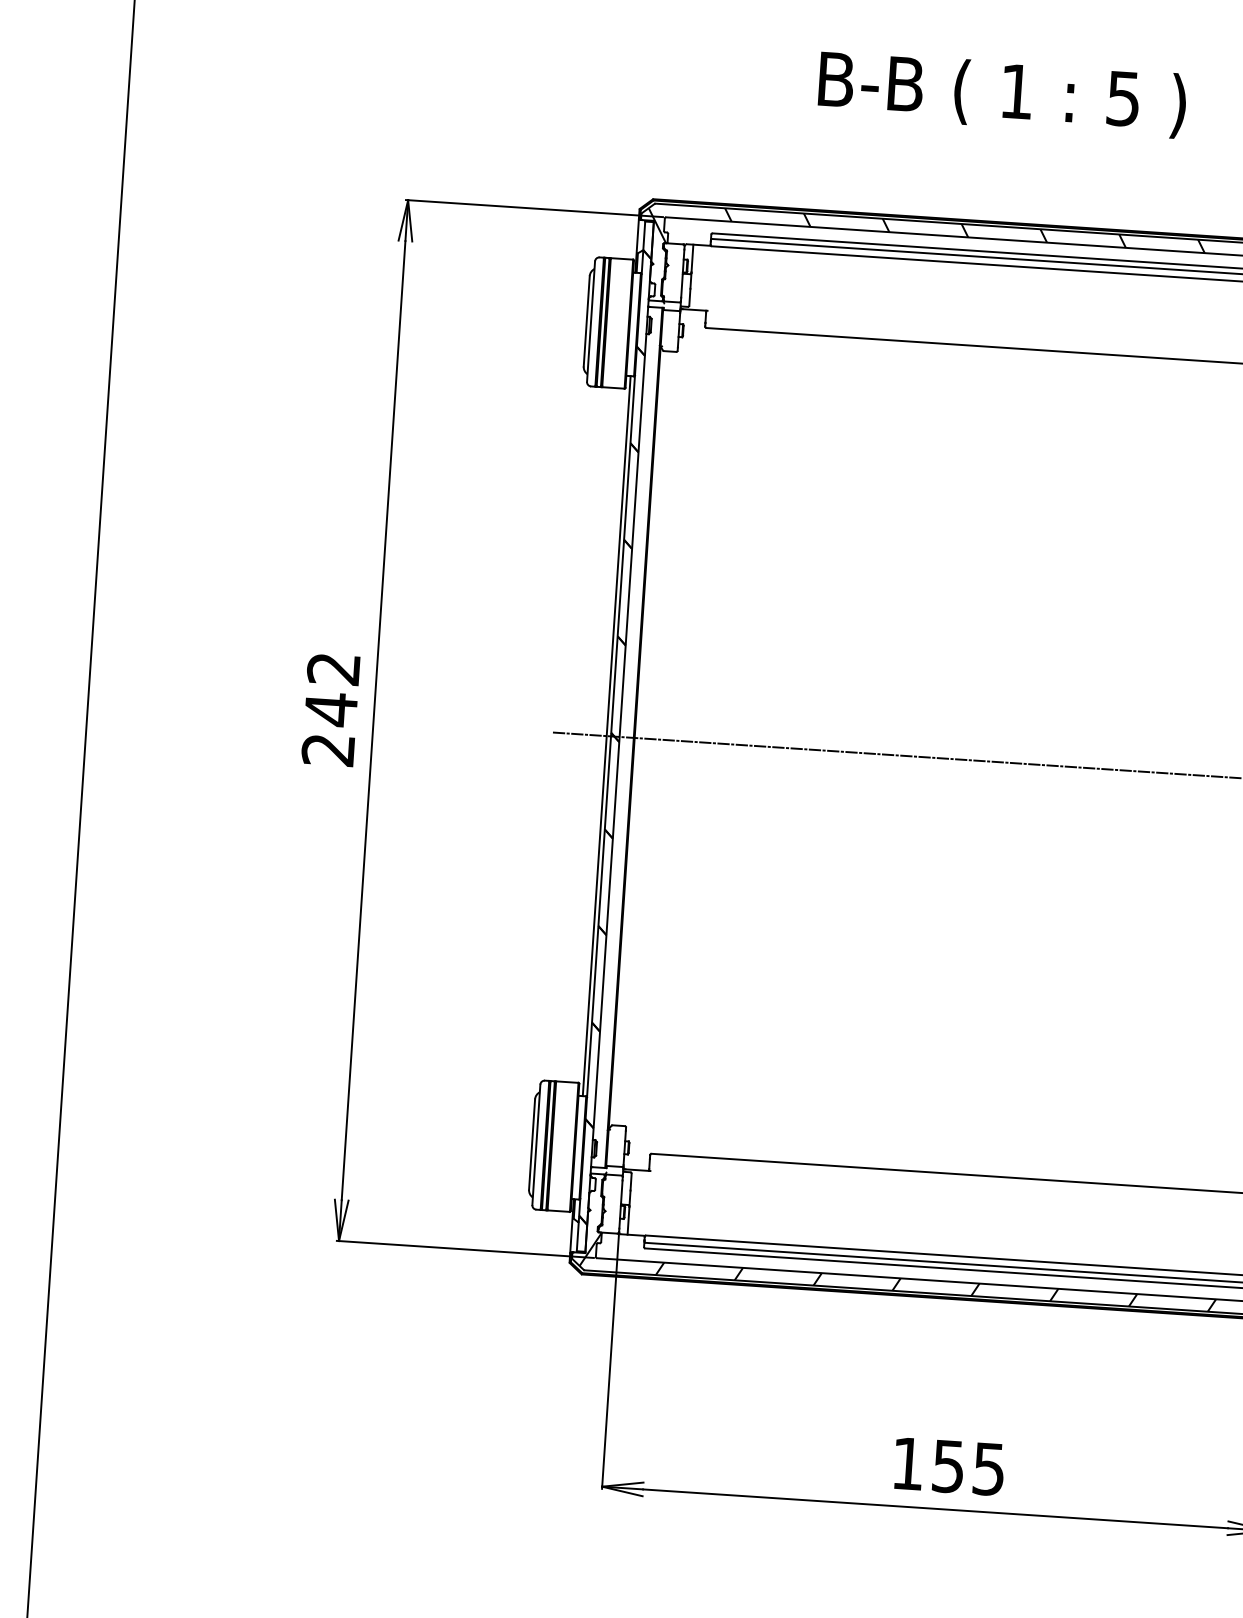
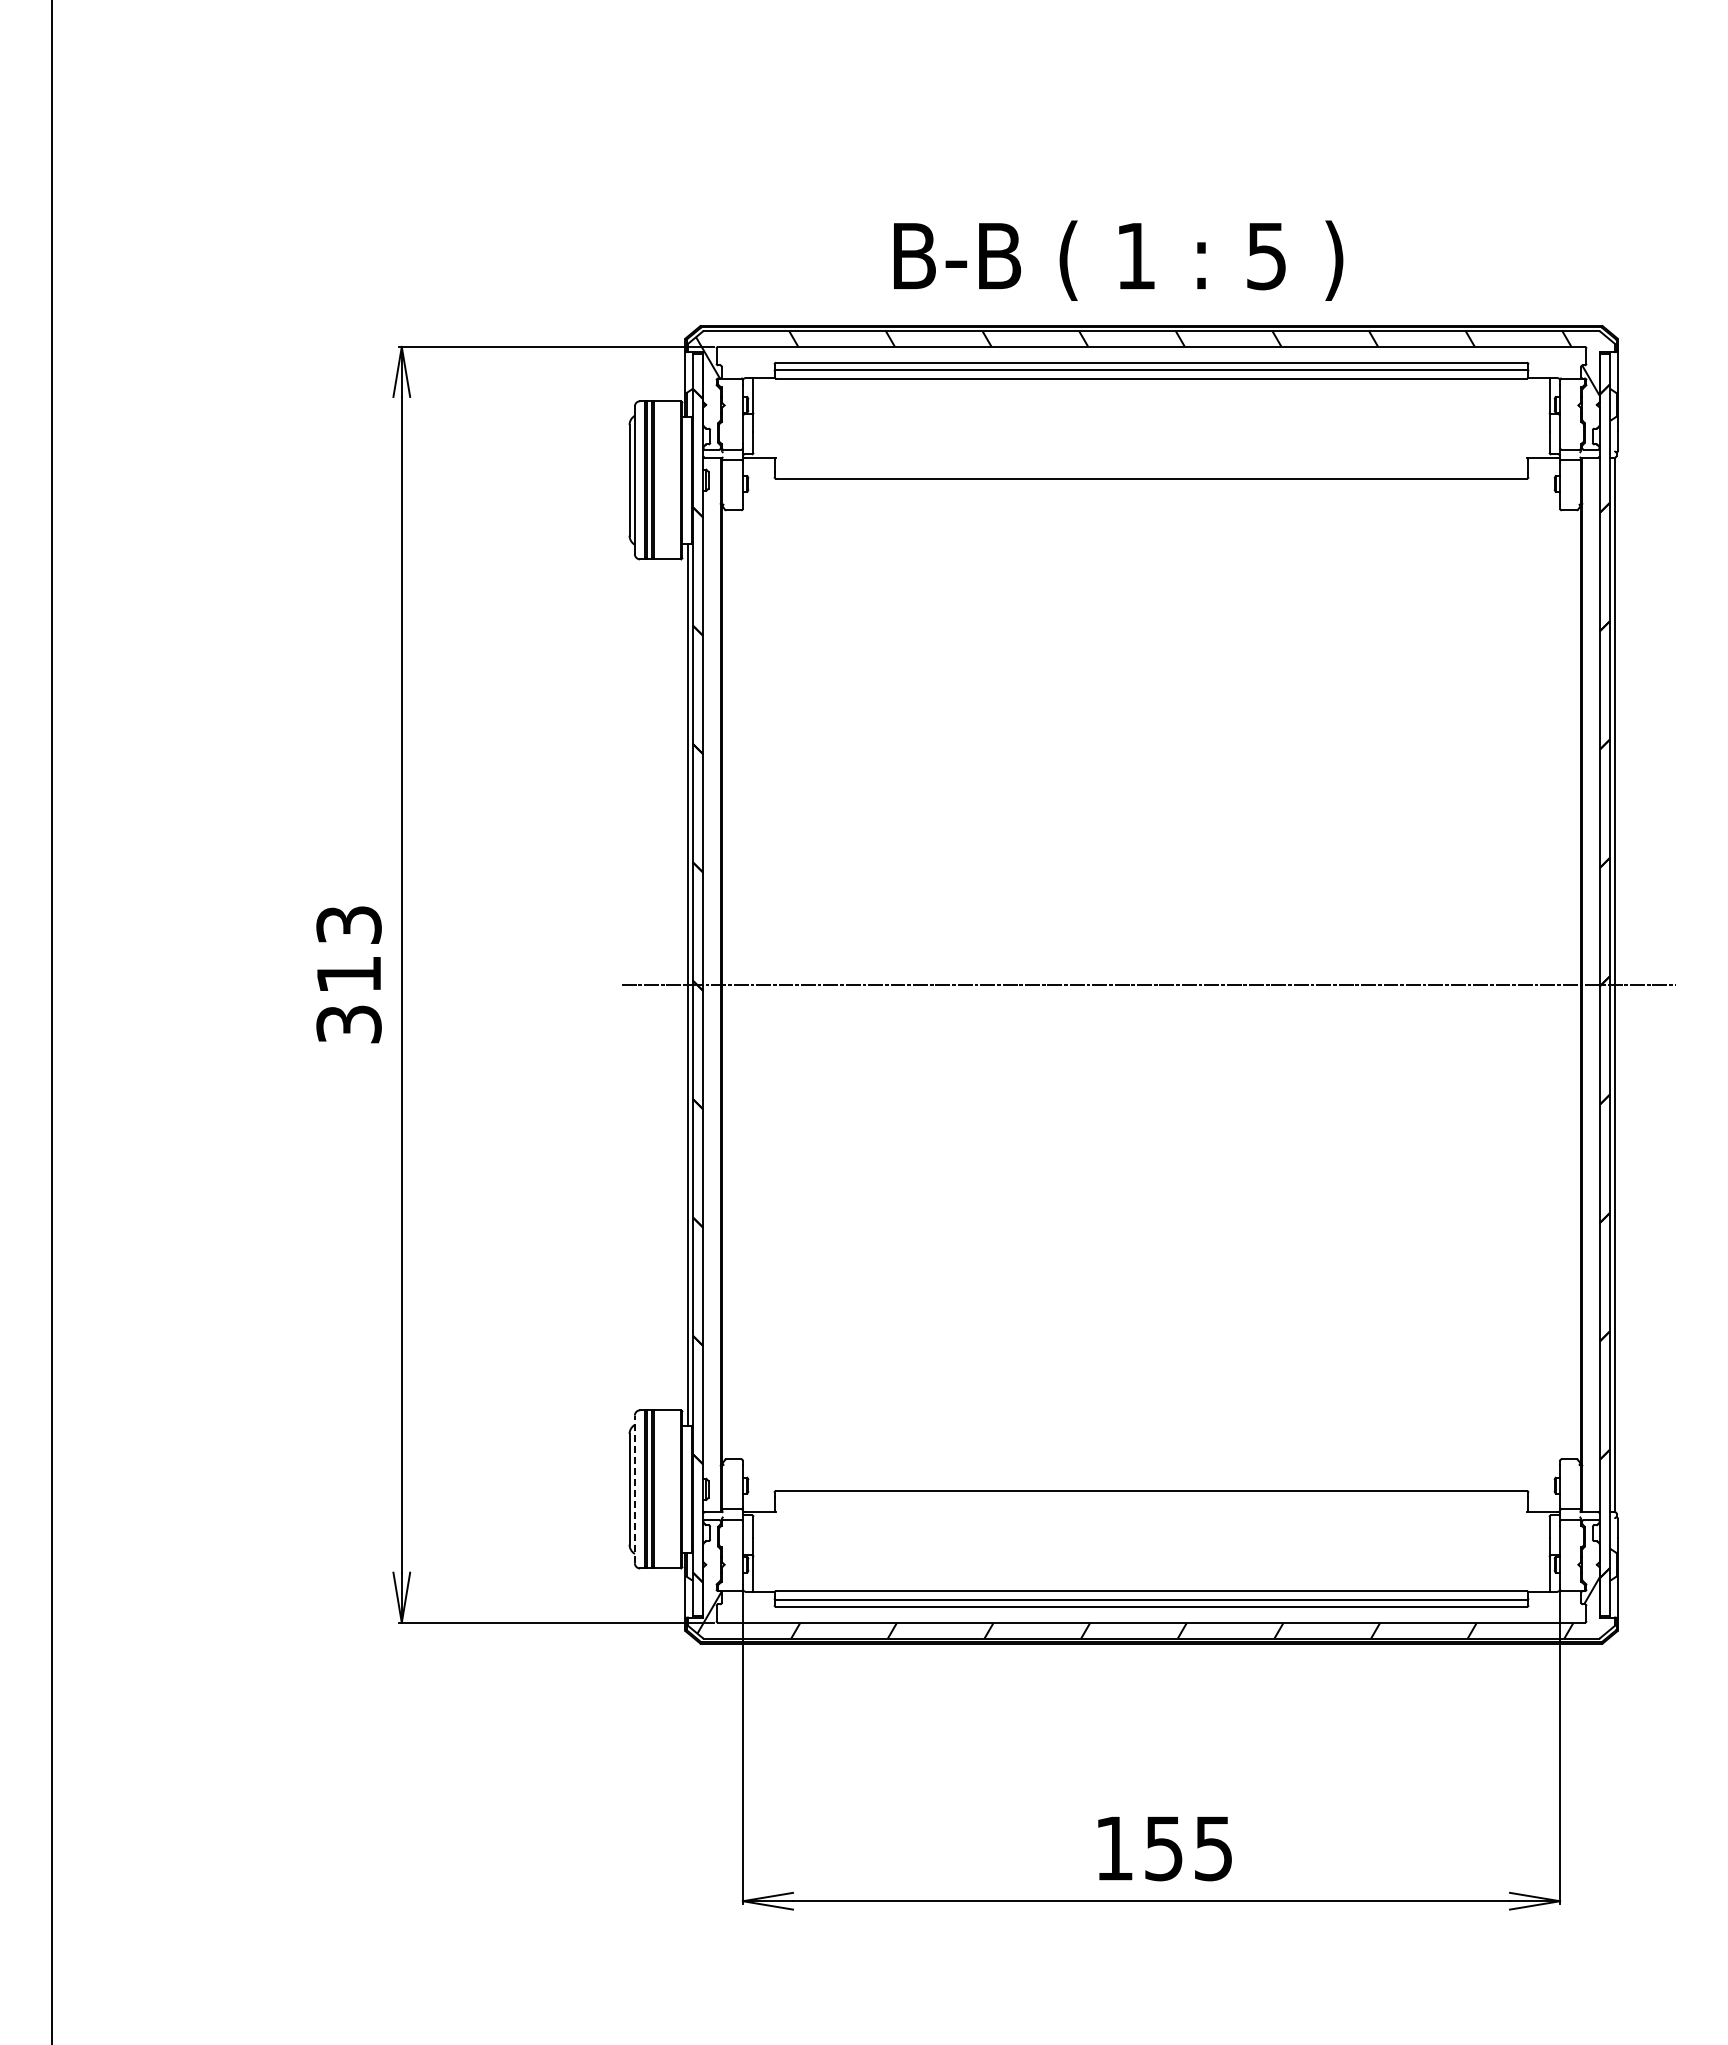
text: (1002, 94) -> (1118, 260), moved
text: (330, 709) -> (348, 974), 242 -> 313
line: (536, 1144) -> (634, 1489), solid -> dashed

